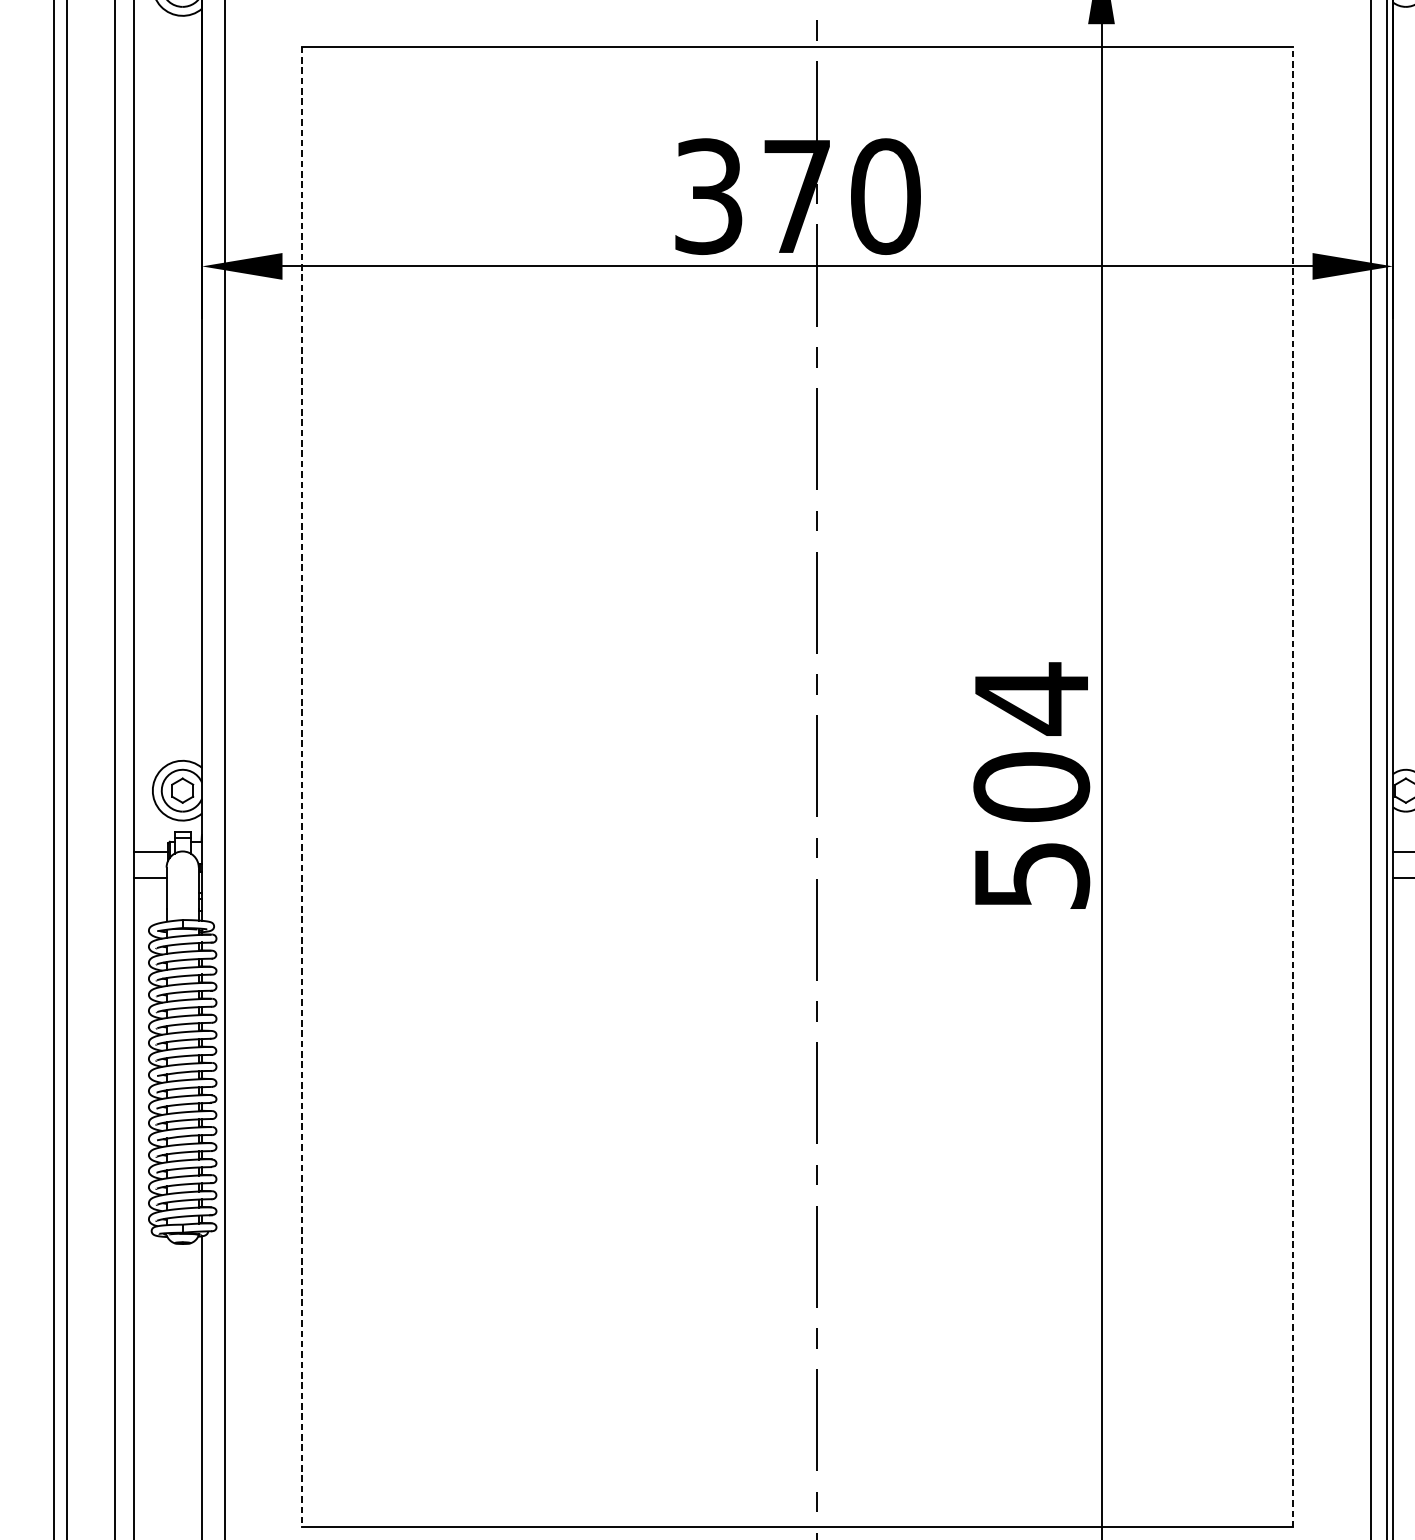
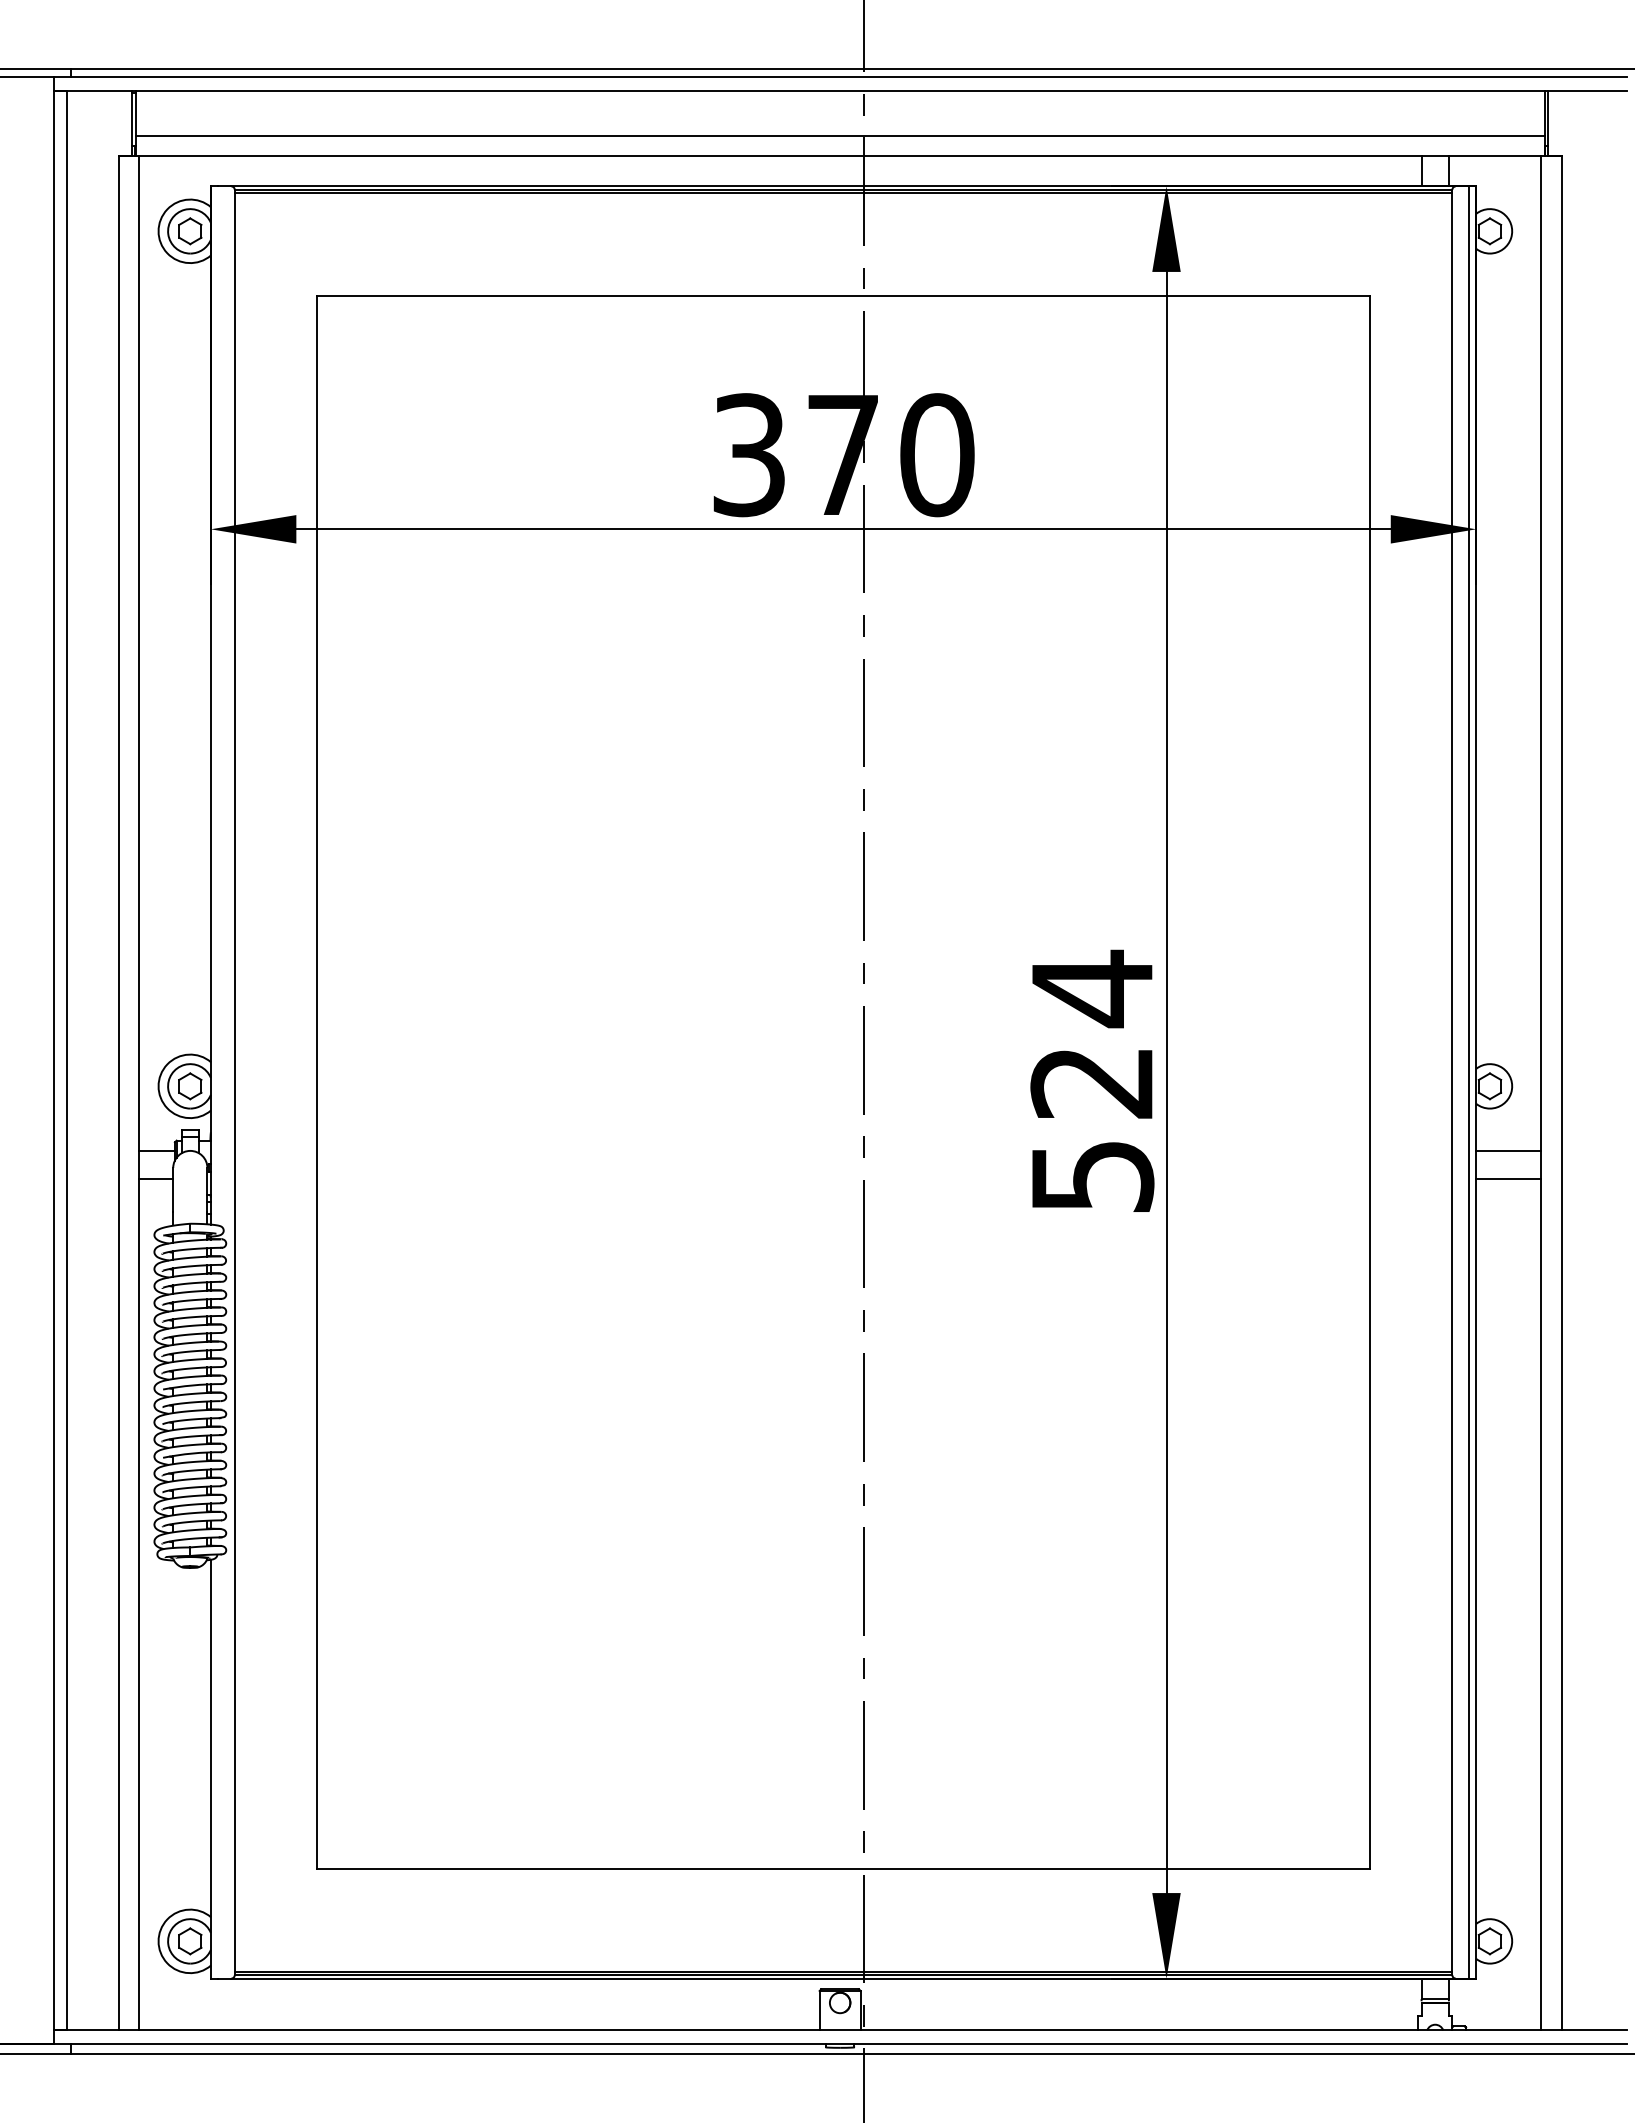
line: (301, 787) -> (316, 1082), dashed -> solid
text: (1031, 787) -> (1092, 1082), 504 -> 524
line: (1293, 787) -> (1370, 1082), dashed -> solid

